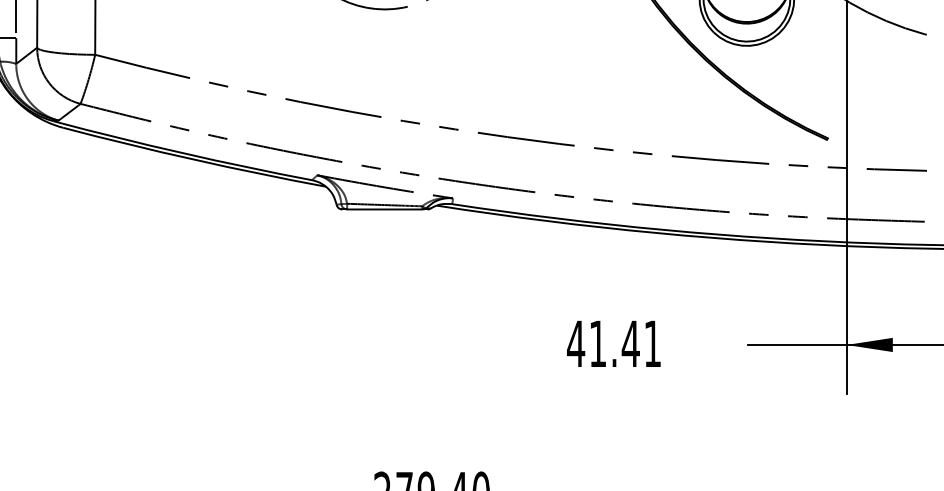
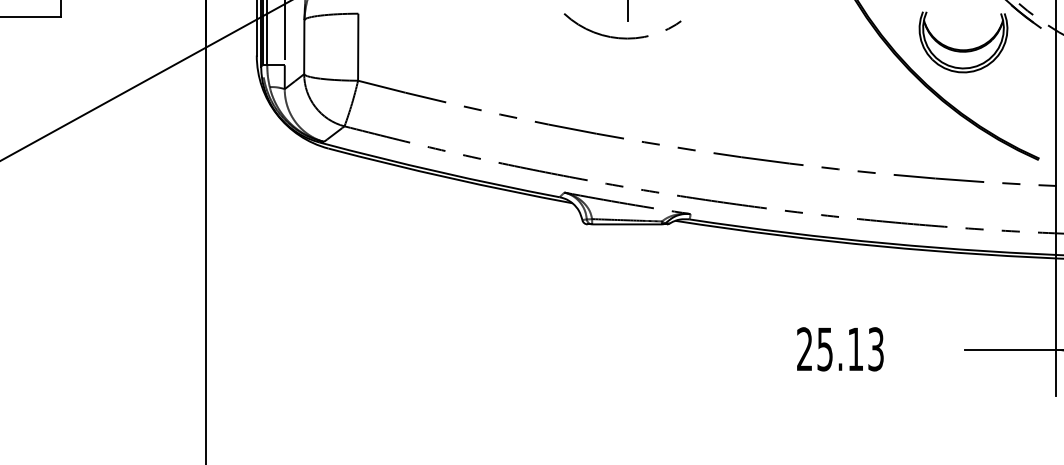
text: (613, 344) -> (839, 349), 41.41 -> 25.13

